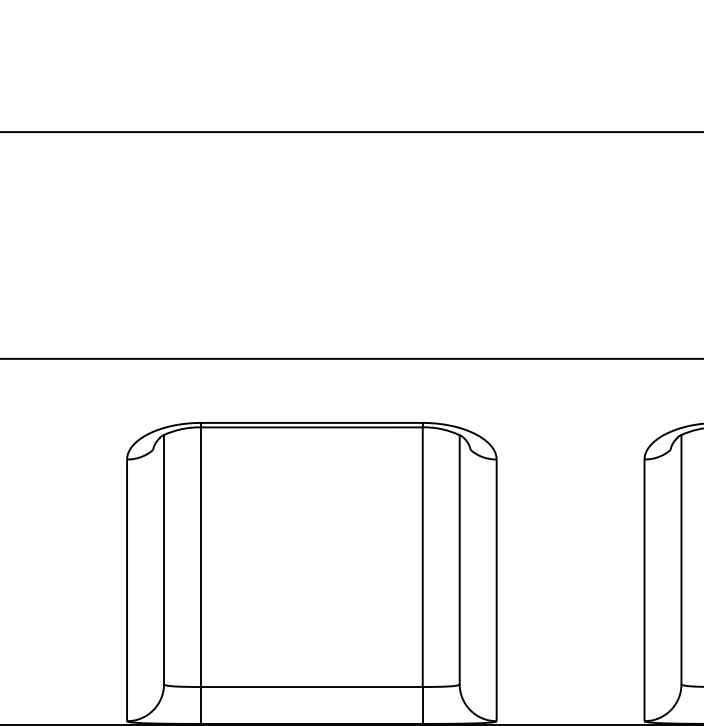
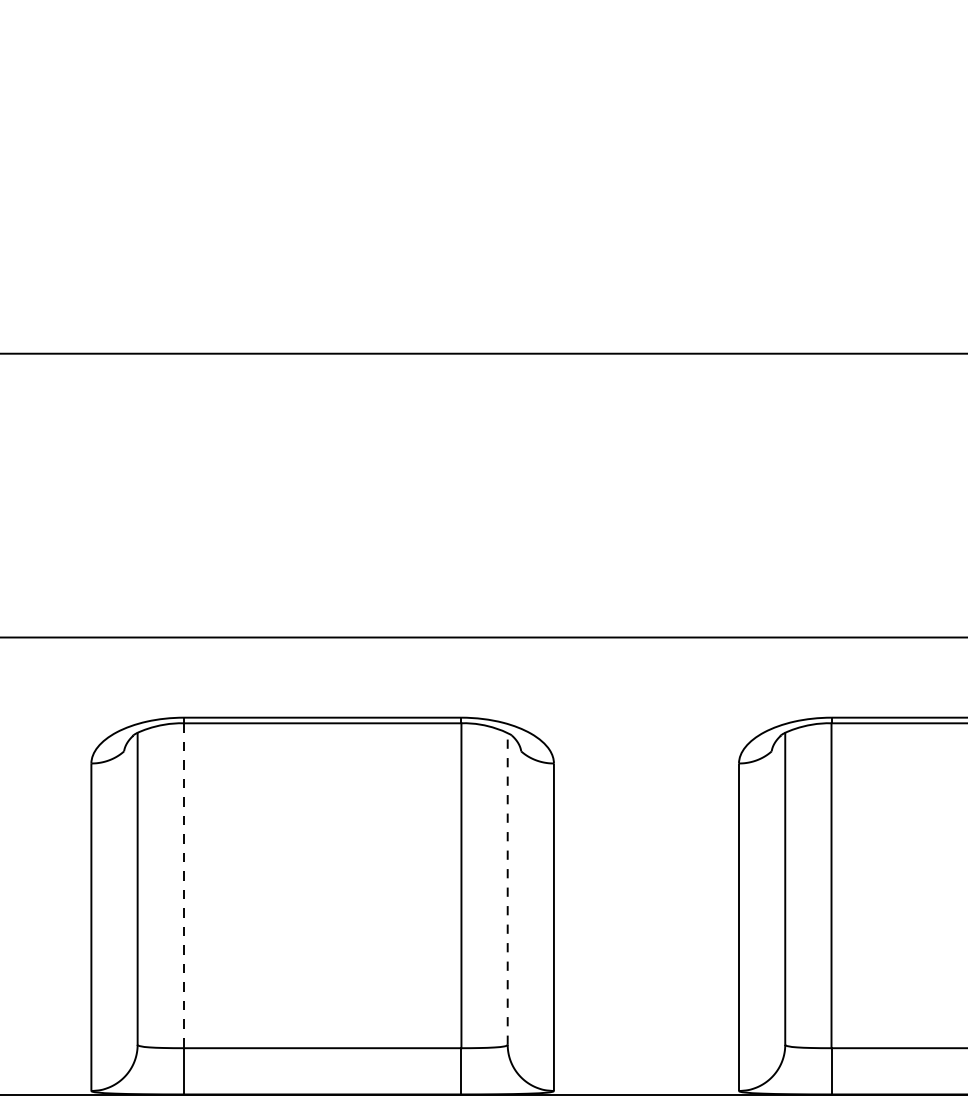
line: (200, 557) -> (183, 886), solid -> dashed
line: (459, 559) -> (507, 888), solid -> dashed

